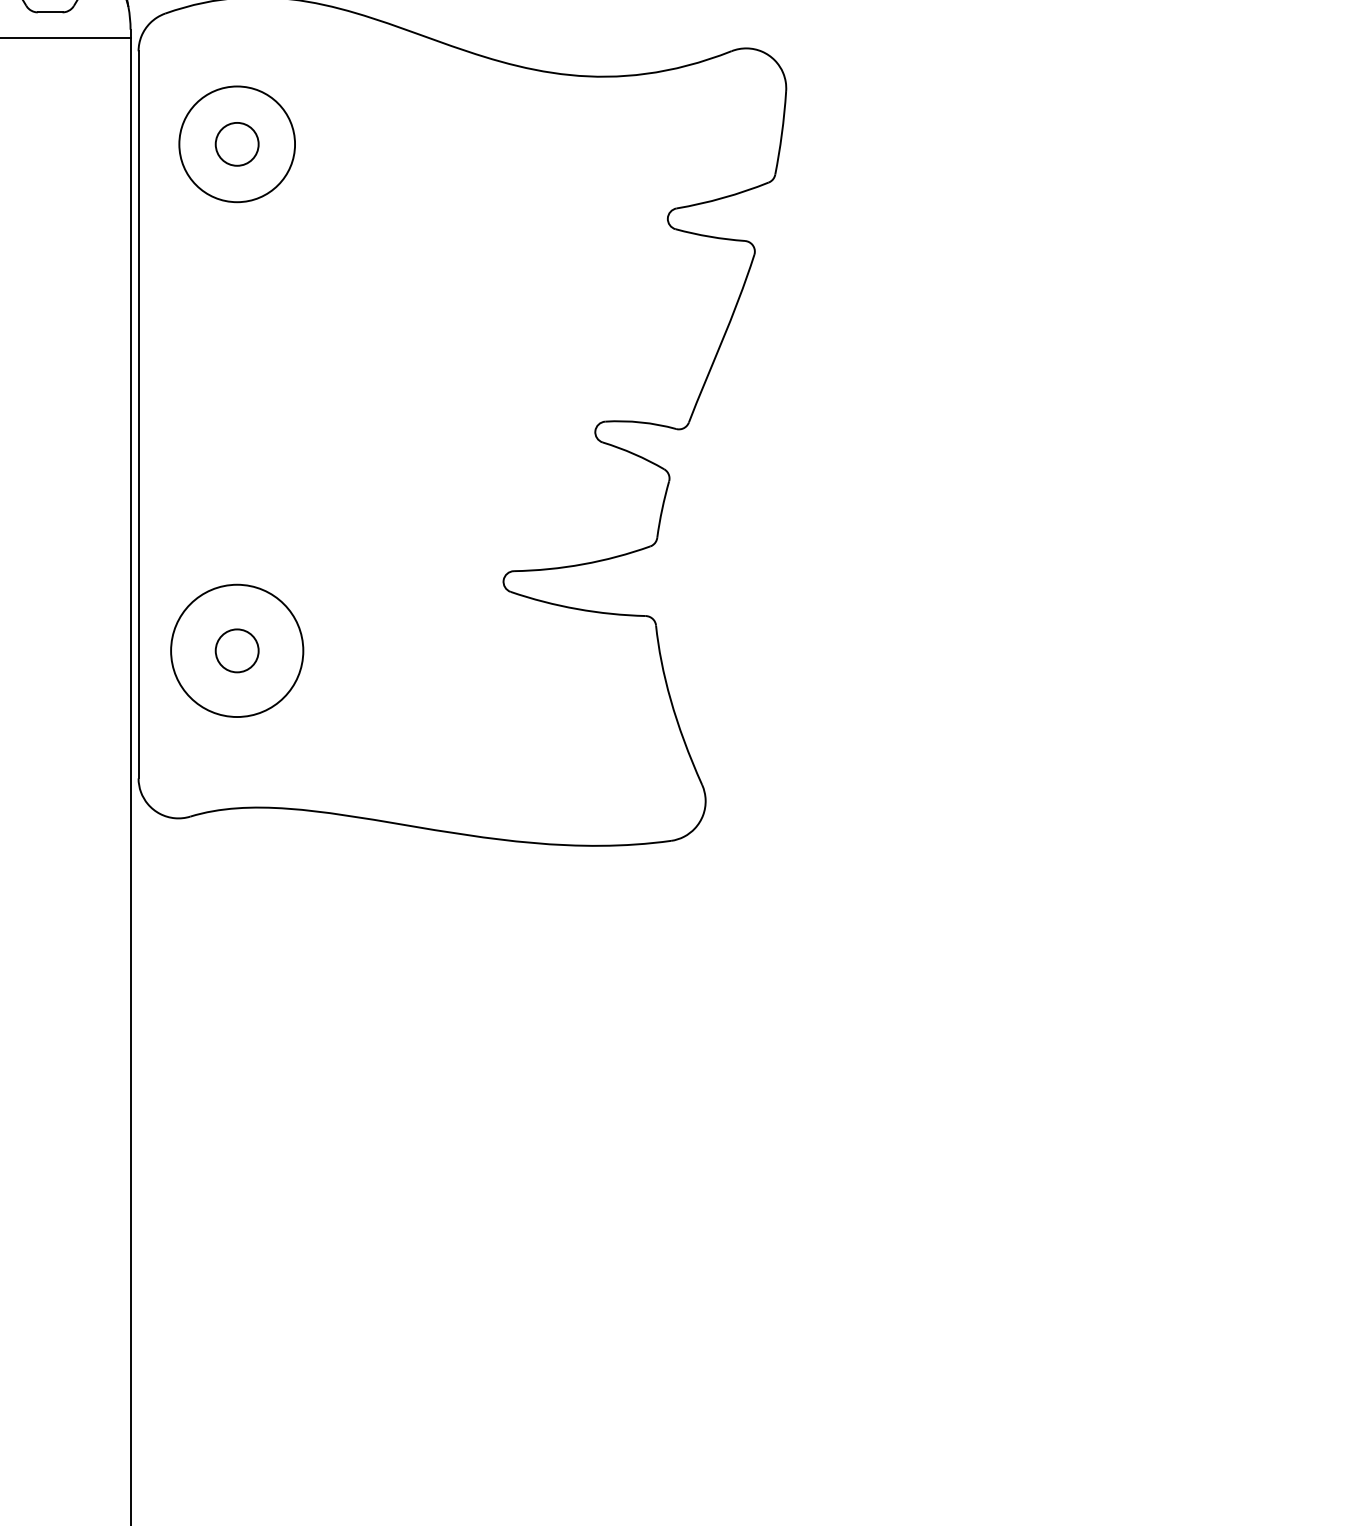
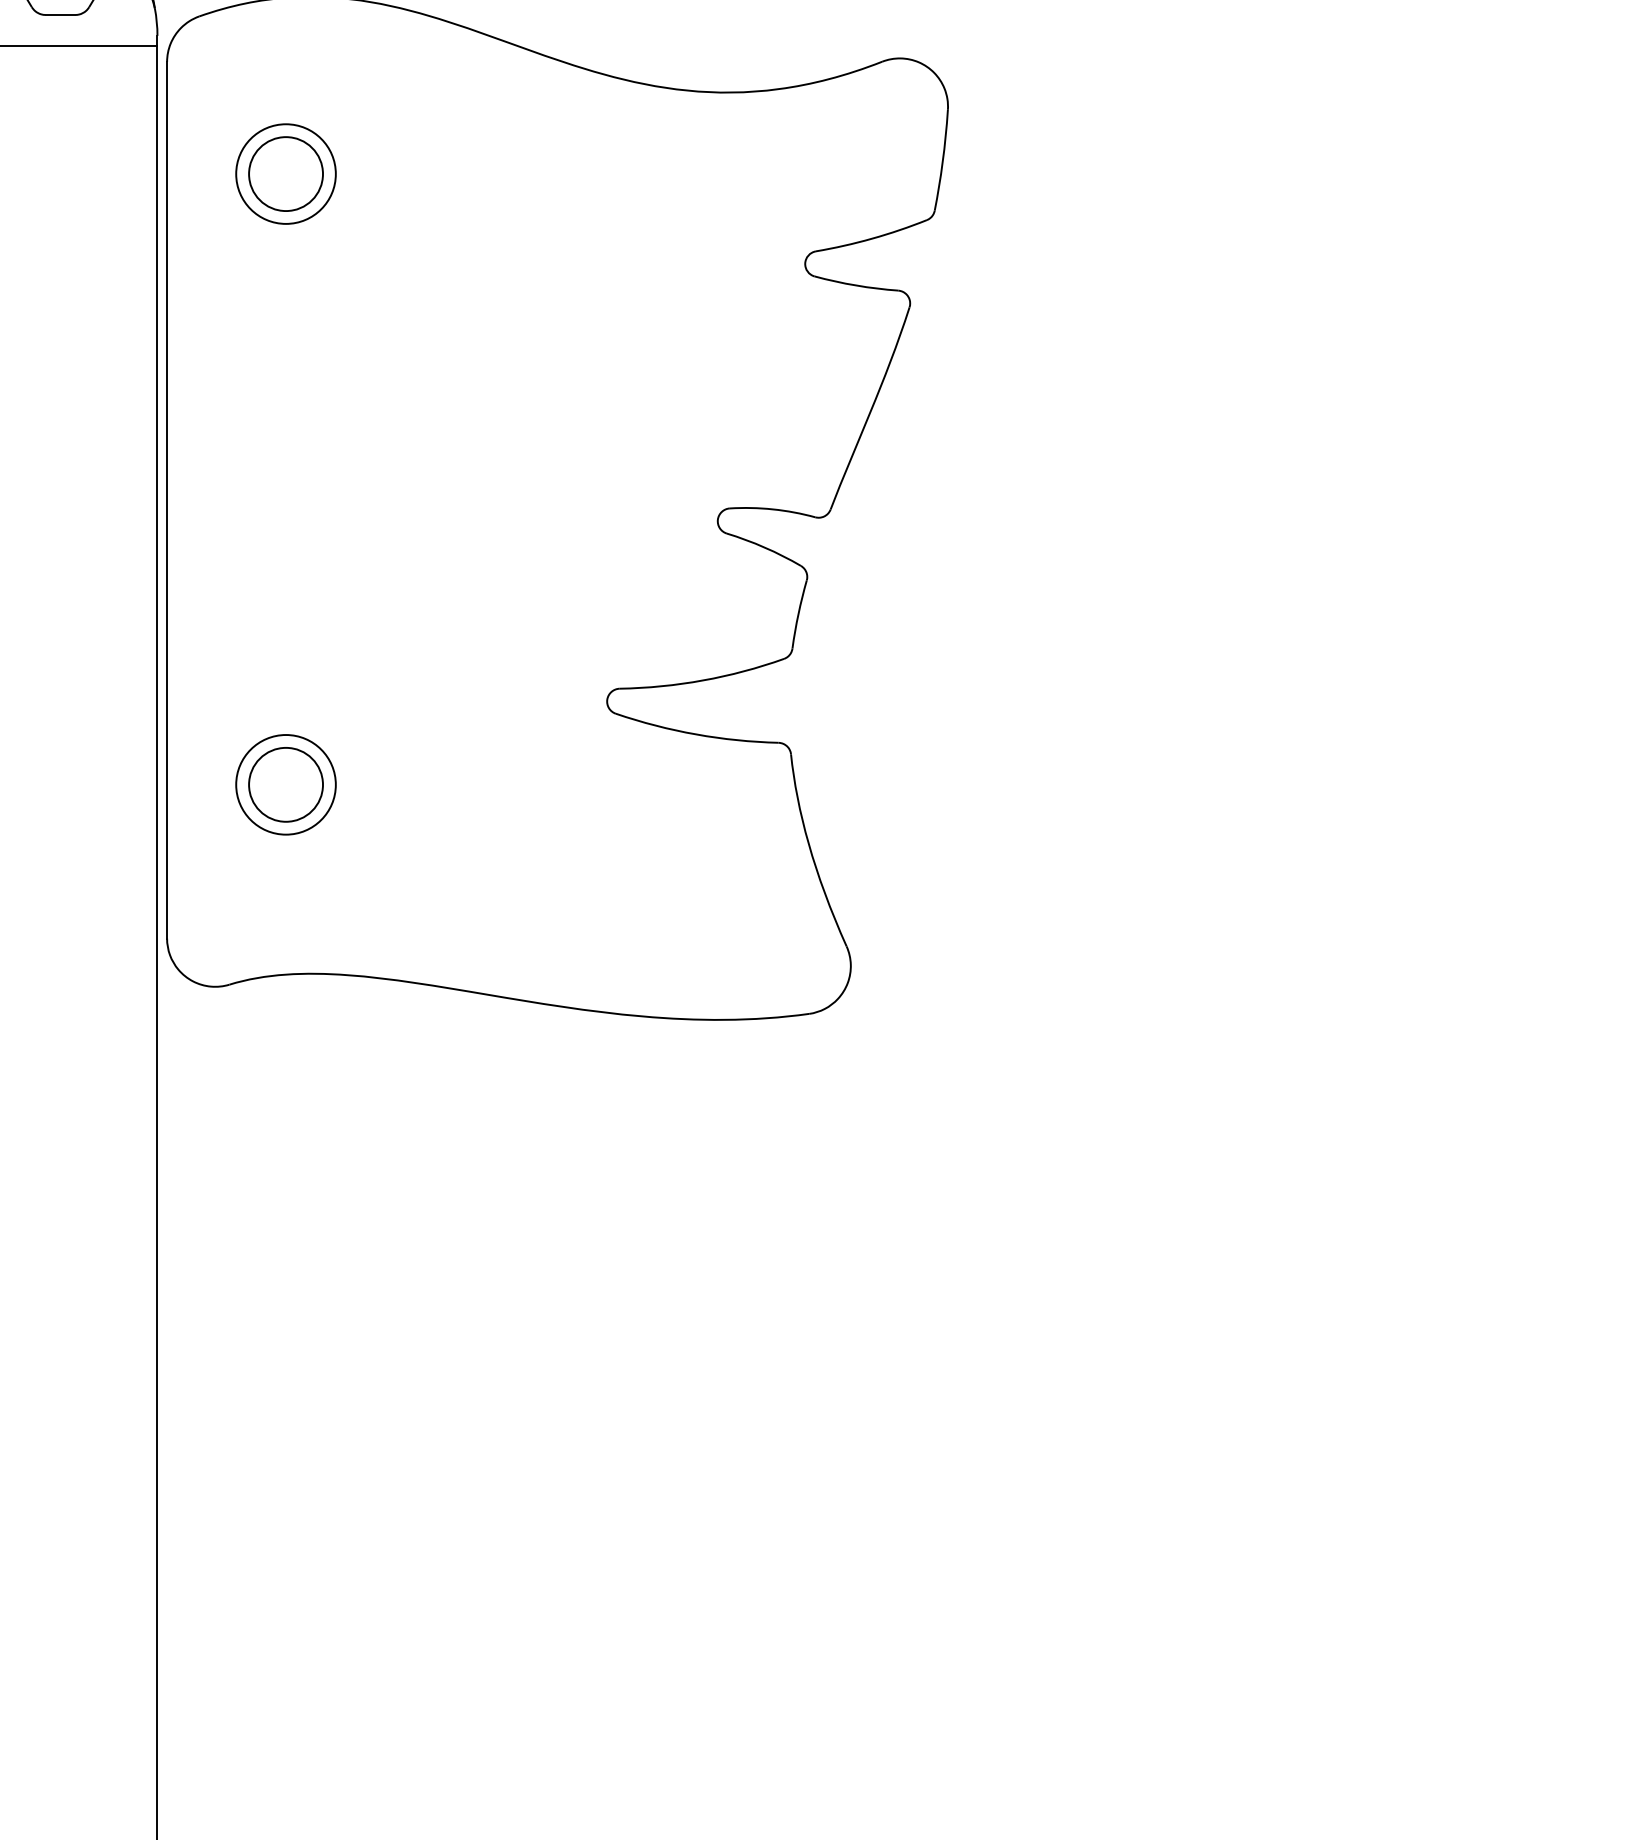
circle: (236, 143) -> (285, 173), size x0.71
circle: (237, 144) -> (286, 174), size x1.43
circle: (236, 650) -> (285, 784), size x0.62
circle: (237, 650) -> (286, 784), size x1.43

